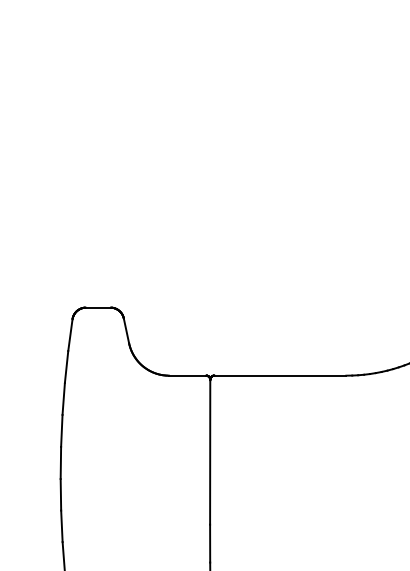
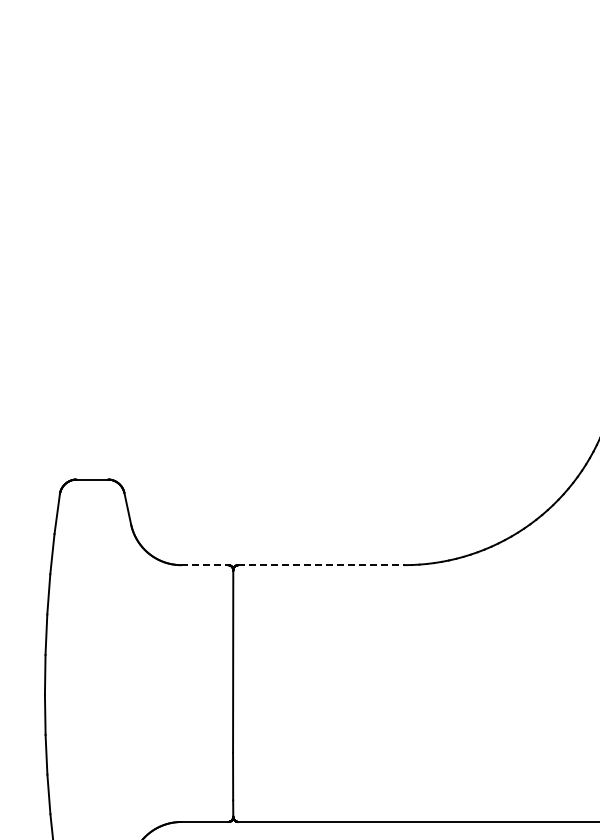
line: (188, 375) -> (205, 565), solid -> dashed
line: (281, 375) -> (322, 565), solid -> dashed

